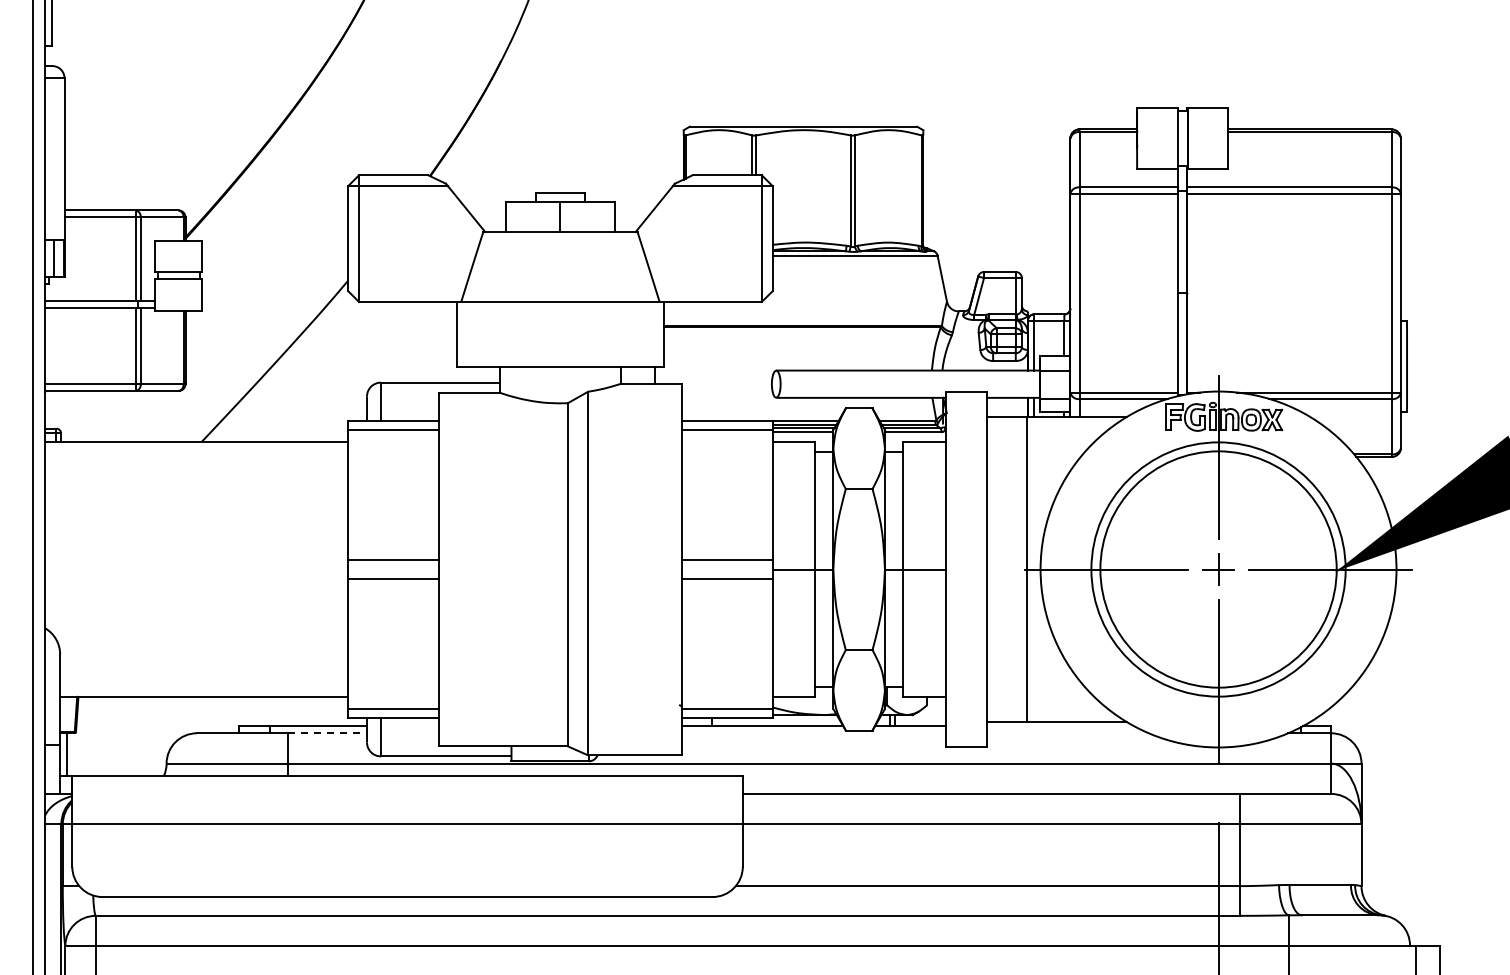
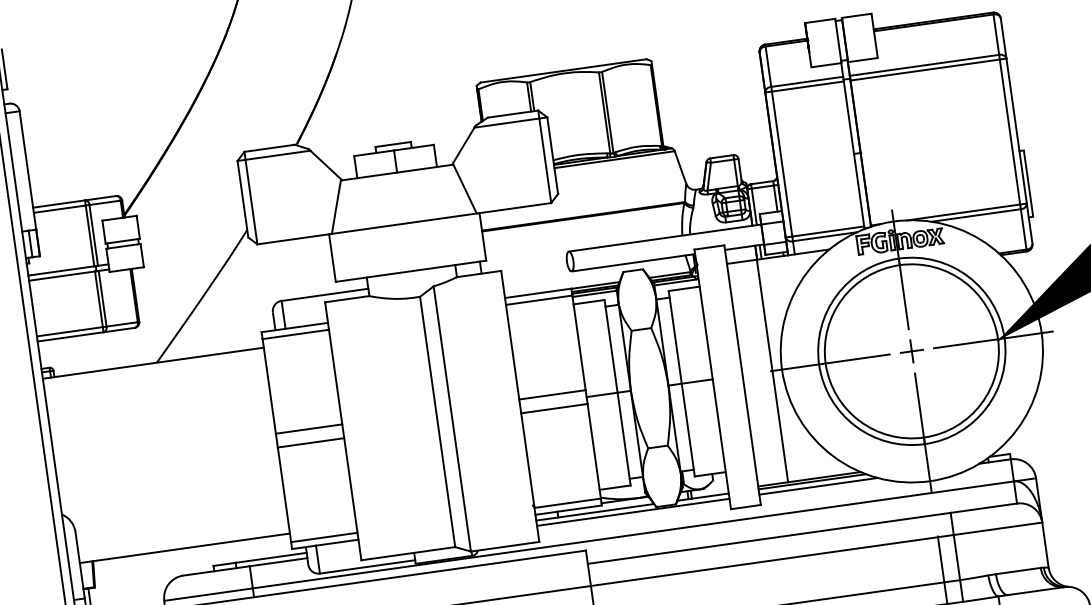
line: (1059, 726) -> (811, 482), added
line: (327, 733) -> (278, 562), dashed -> solid
line: (813, 733) -> (633, 512), added
line: (1067, 733) -> (818, 486), added

